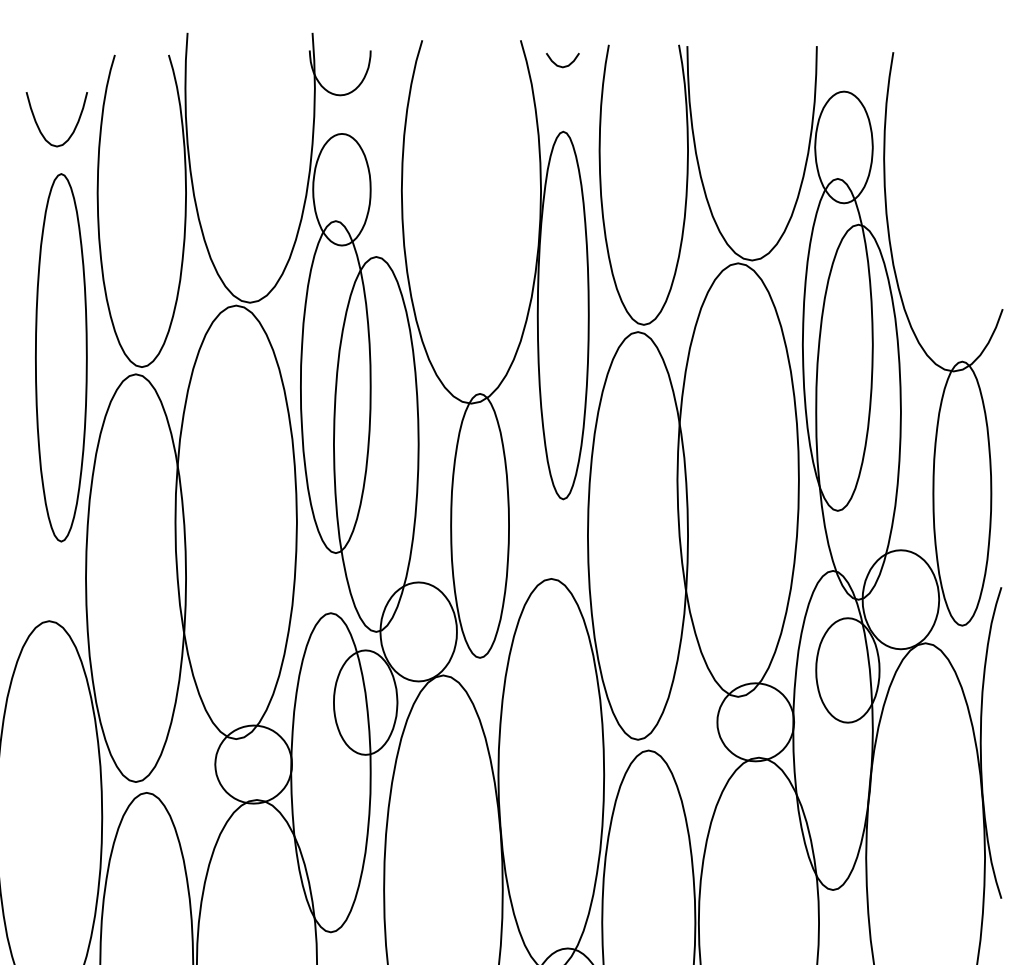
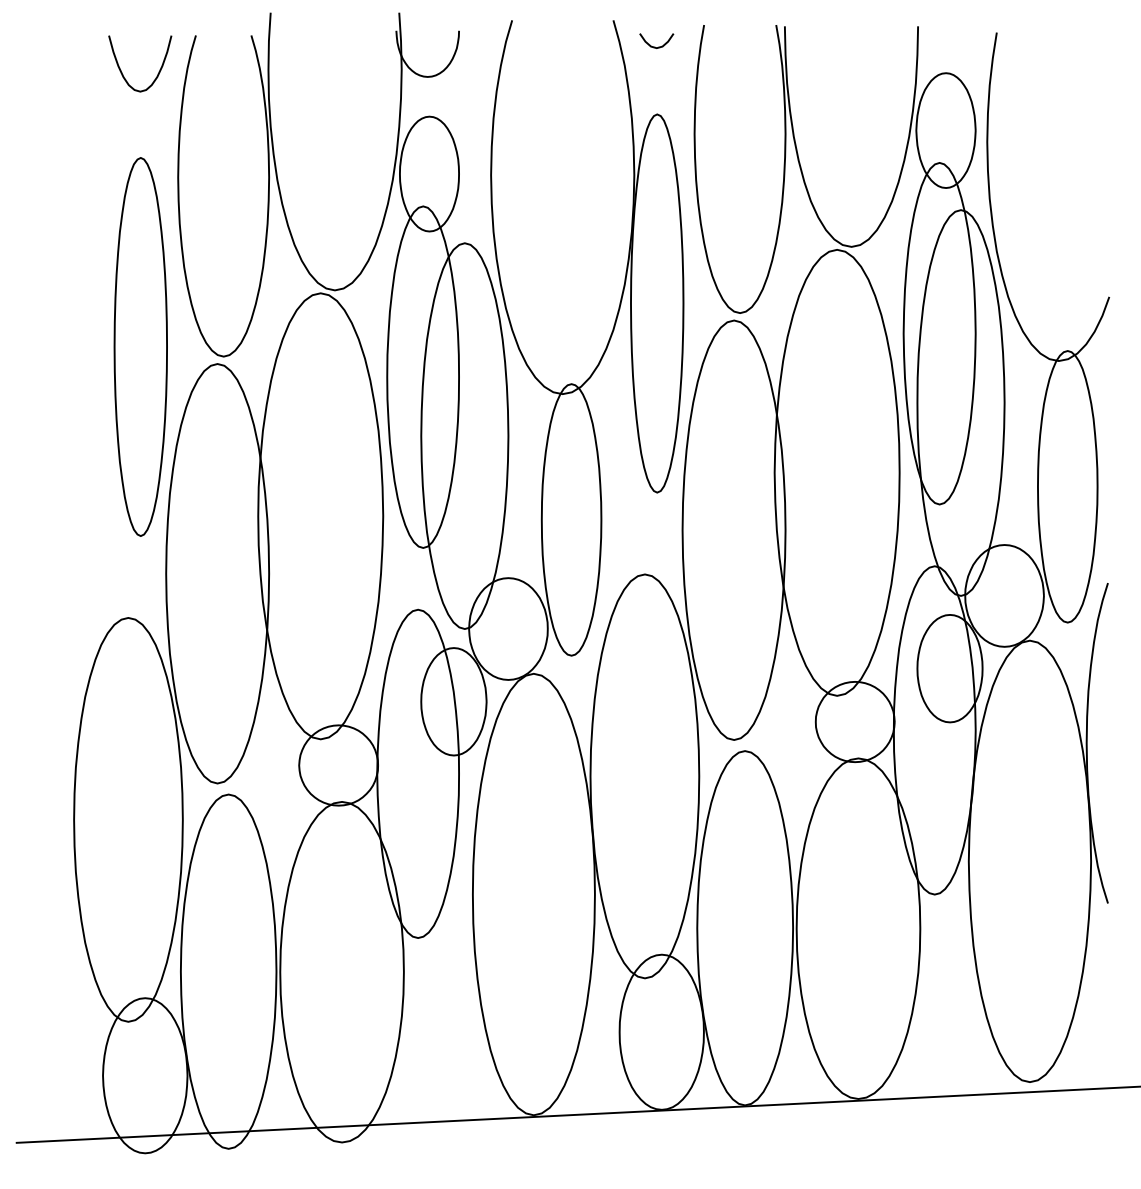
curve: (74, 126) -> (158, 71), moved

